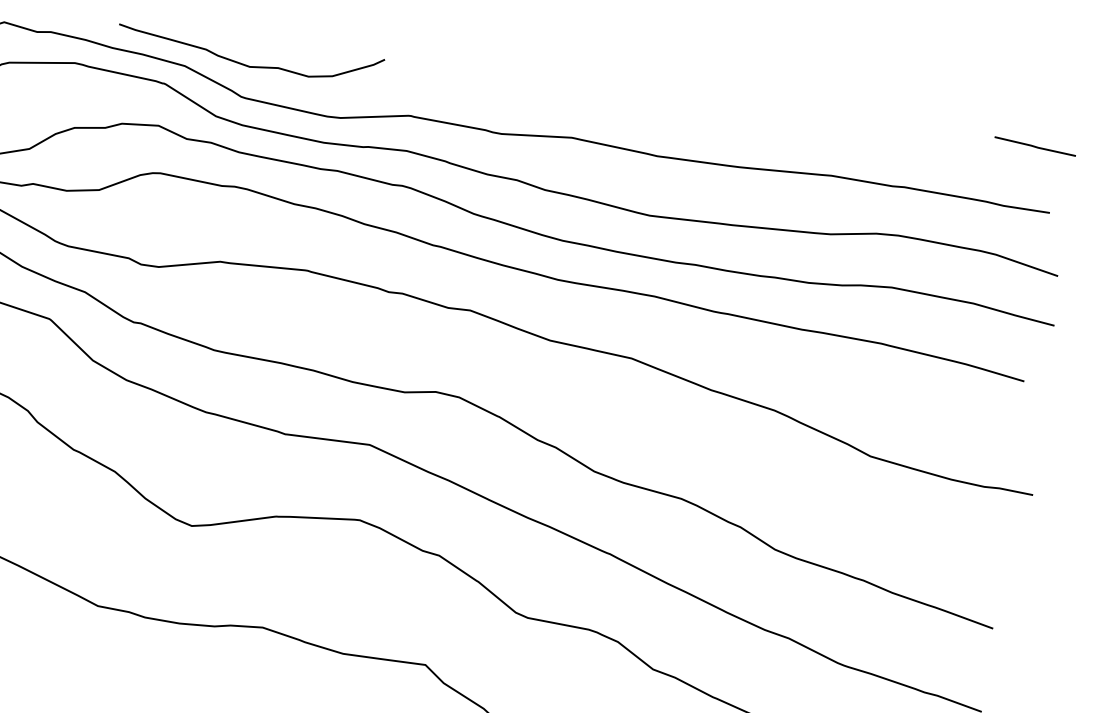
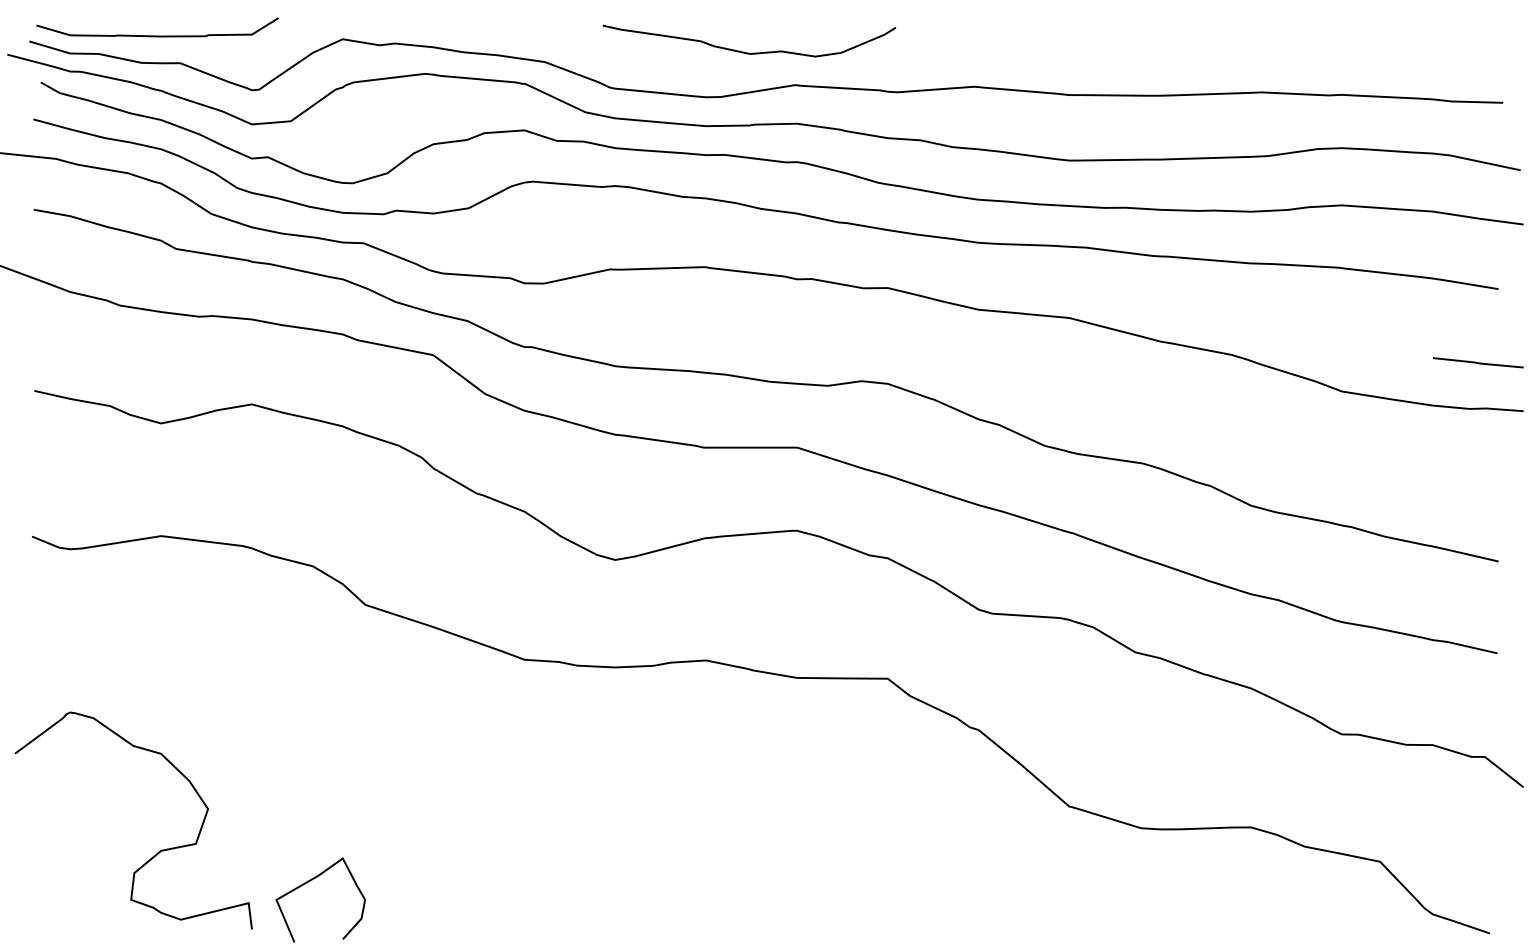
curve: (248, 65) -> (748, 52), moved
line: (1034, 146) -> (1477, 362), moved

